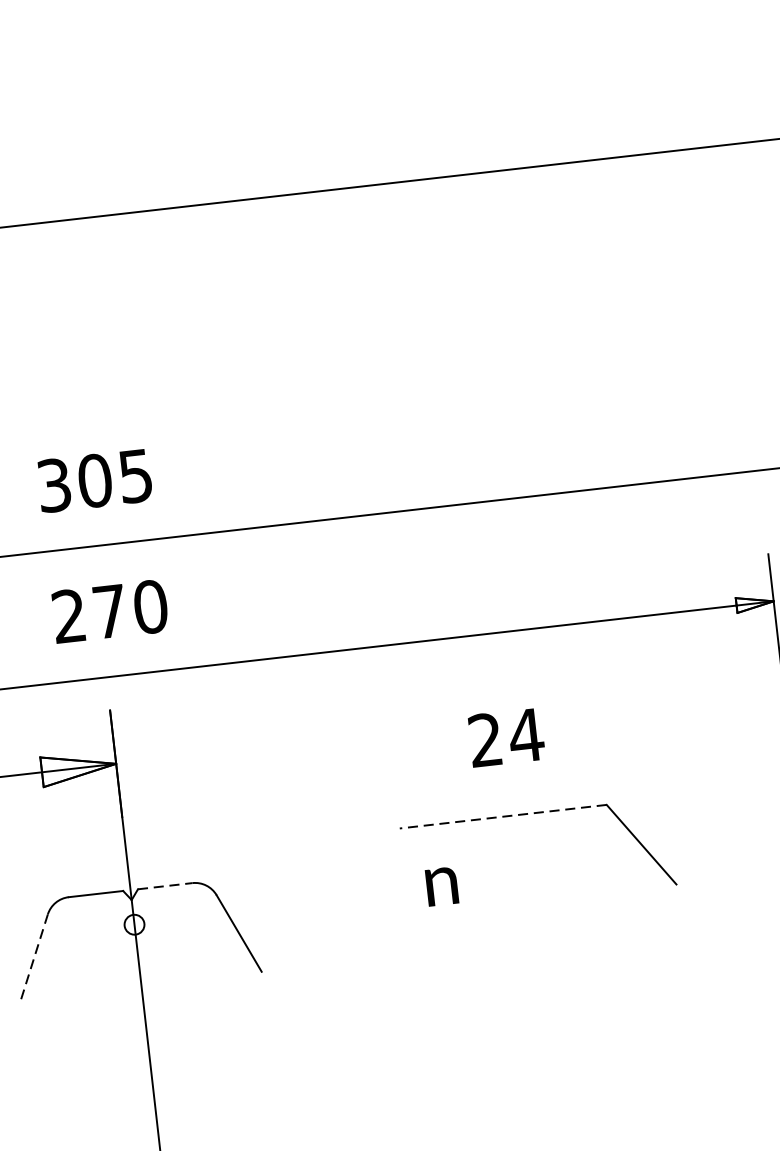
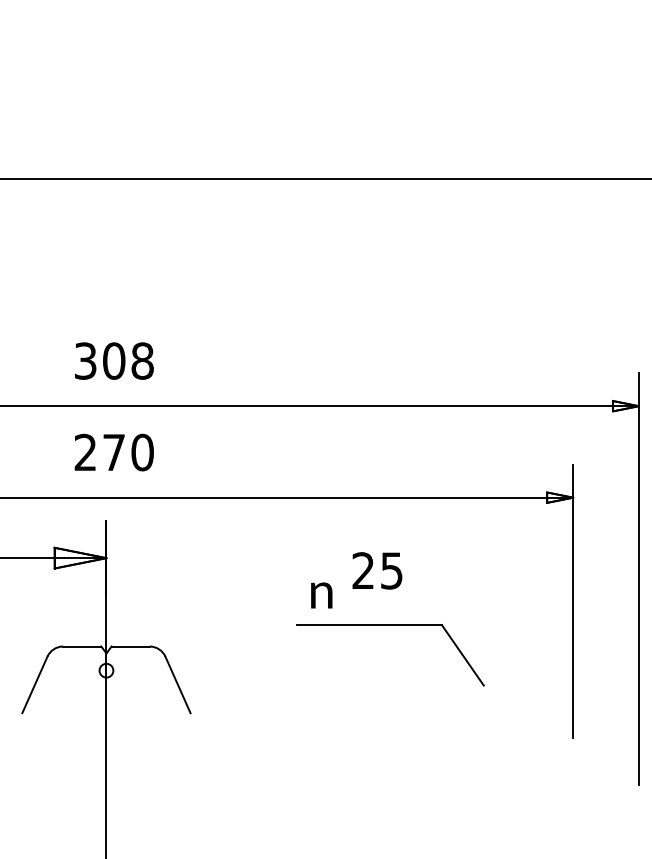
text: (135, 475) -> (142, 360), 305 -> 308
text: (525, 735) -> (391, 570), 24 -> 25
line: (503, 817) -> (369, 625), dashed -> solid
line: (166, 886) -> (131, 646), dashed -> solid
text: (441, 886) -> (321, 595), moved
line: (33, 956) -> (34, 684), dashed -> solid

